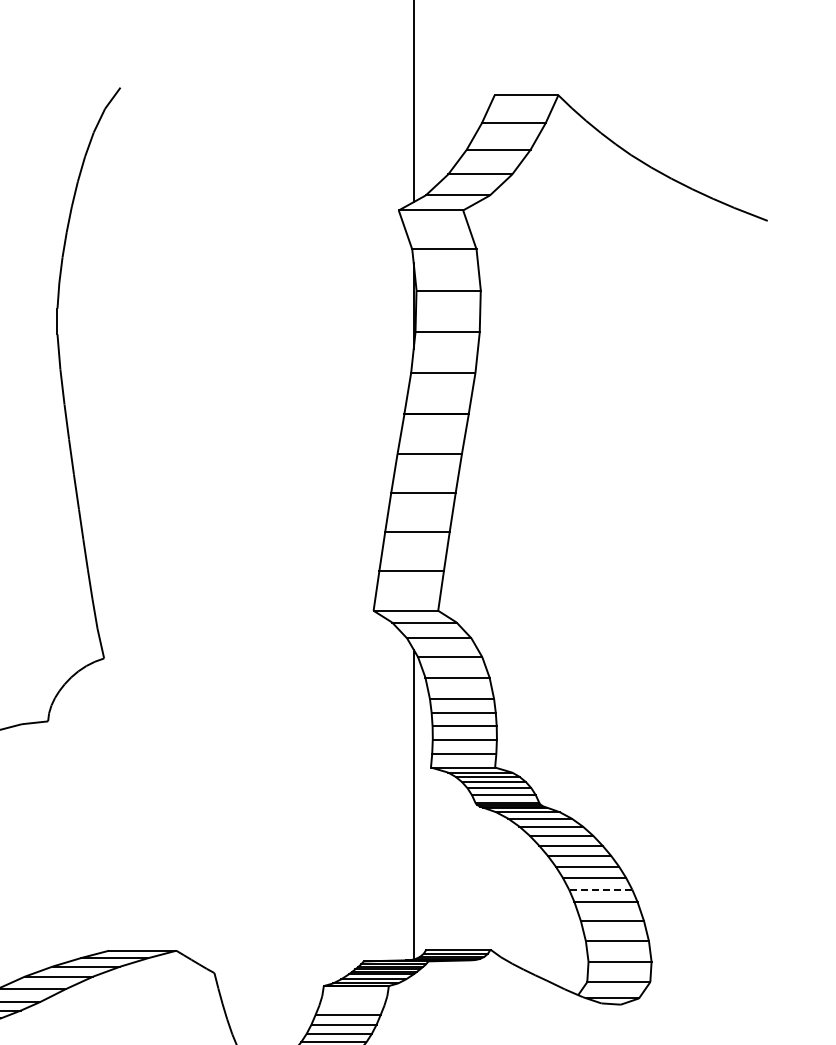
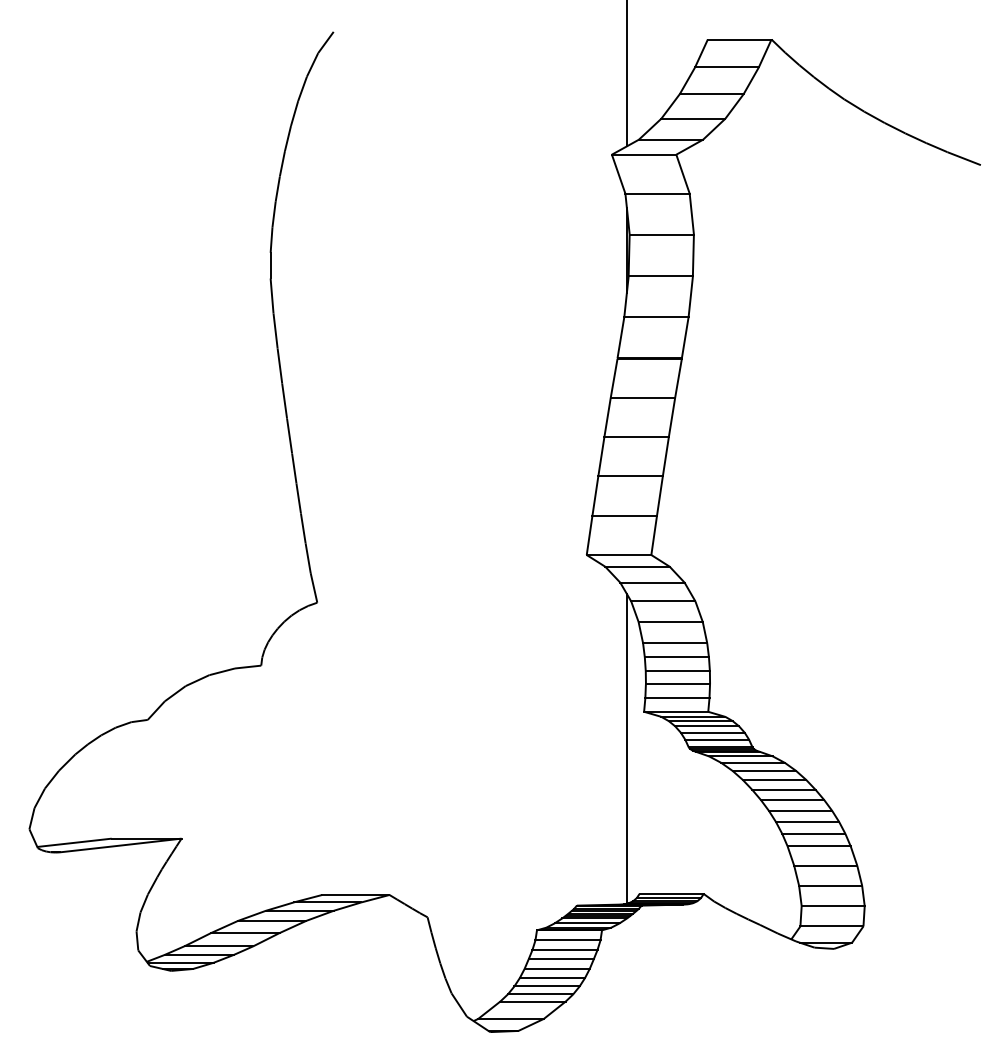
line: (600, 889) -> (813, 833), dashed -> solid
line: (354, 996) -> (567, 940), added
line: (351, 1006) -> (564, 950), added

